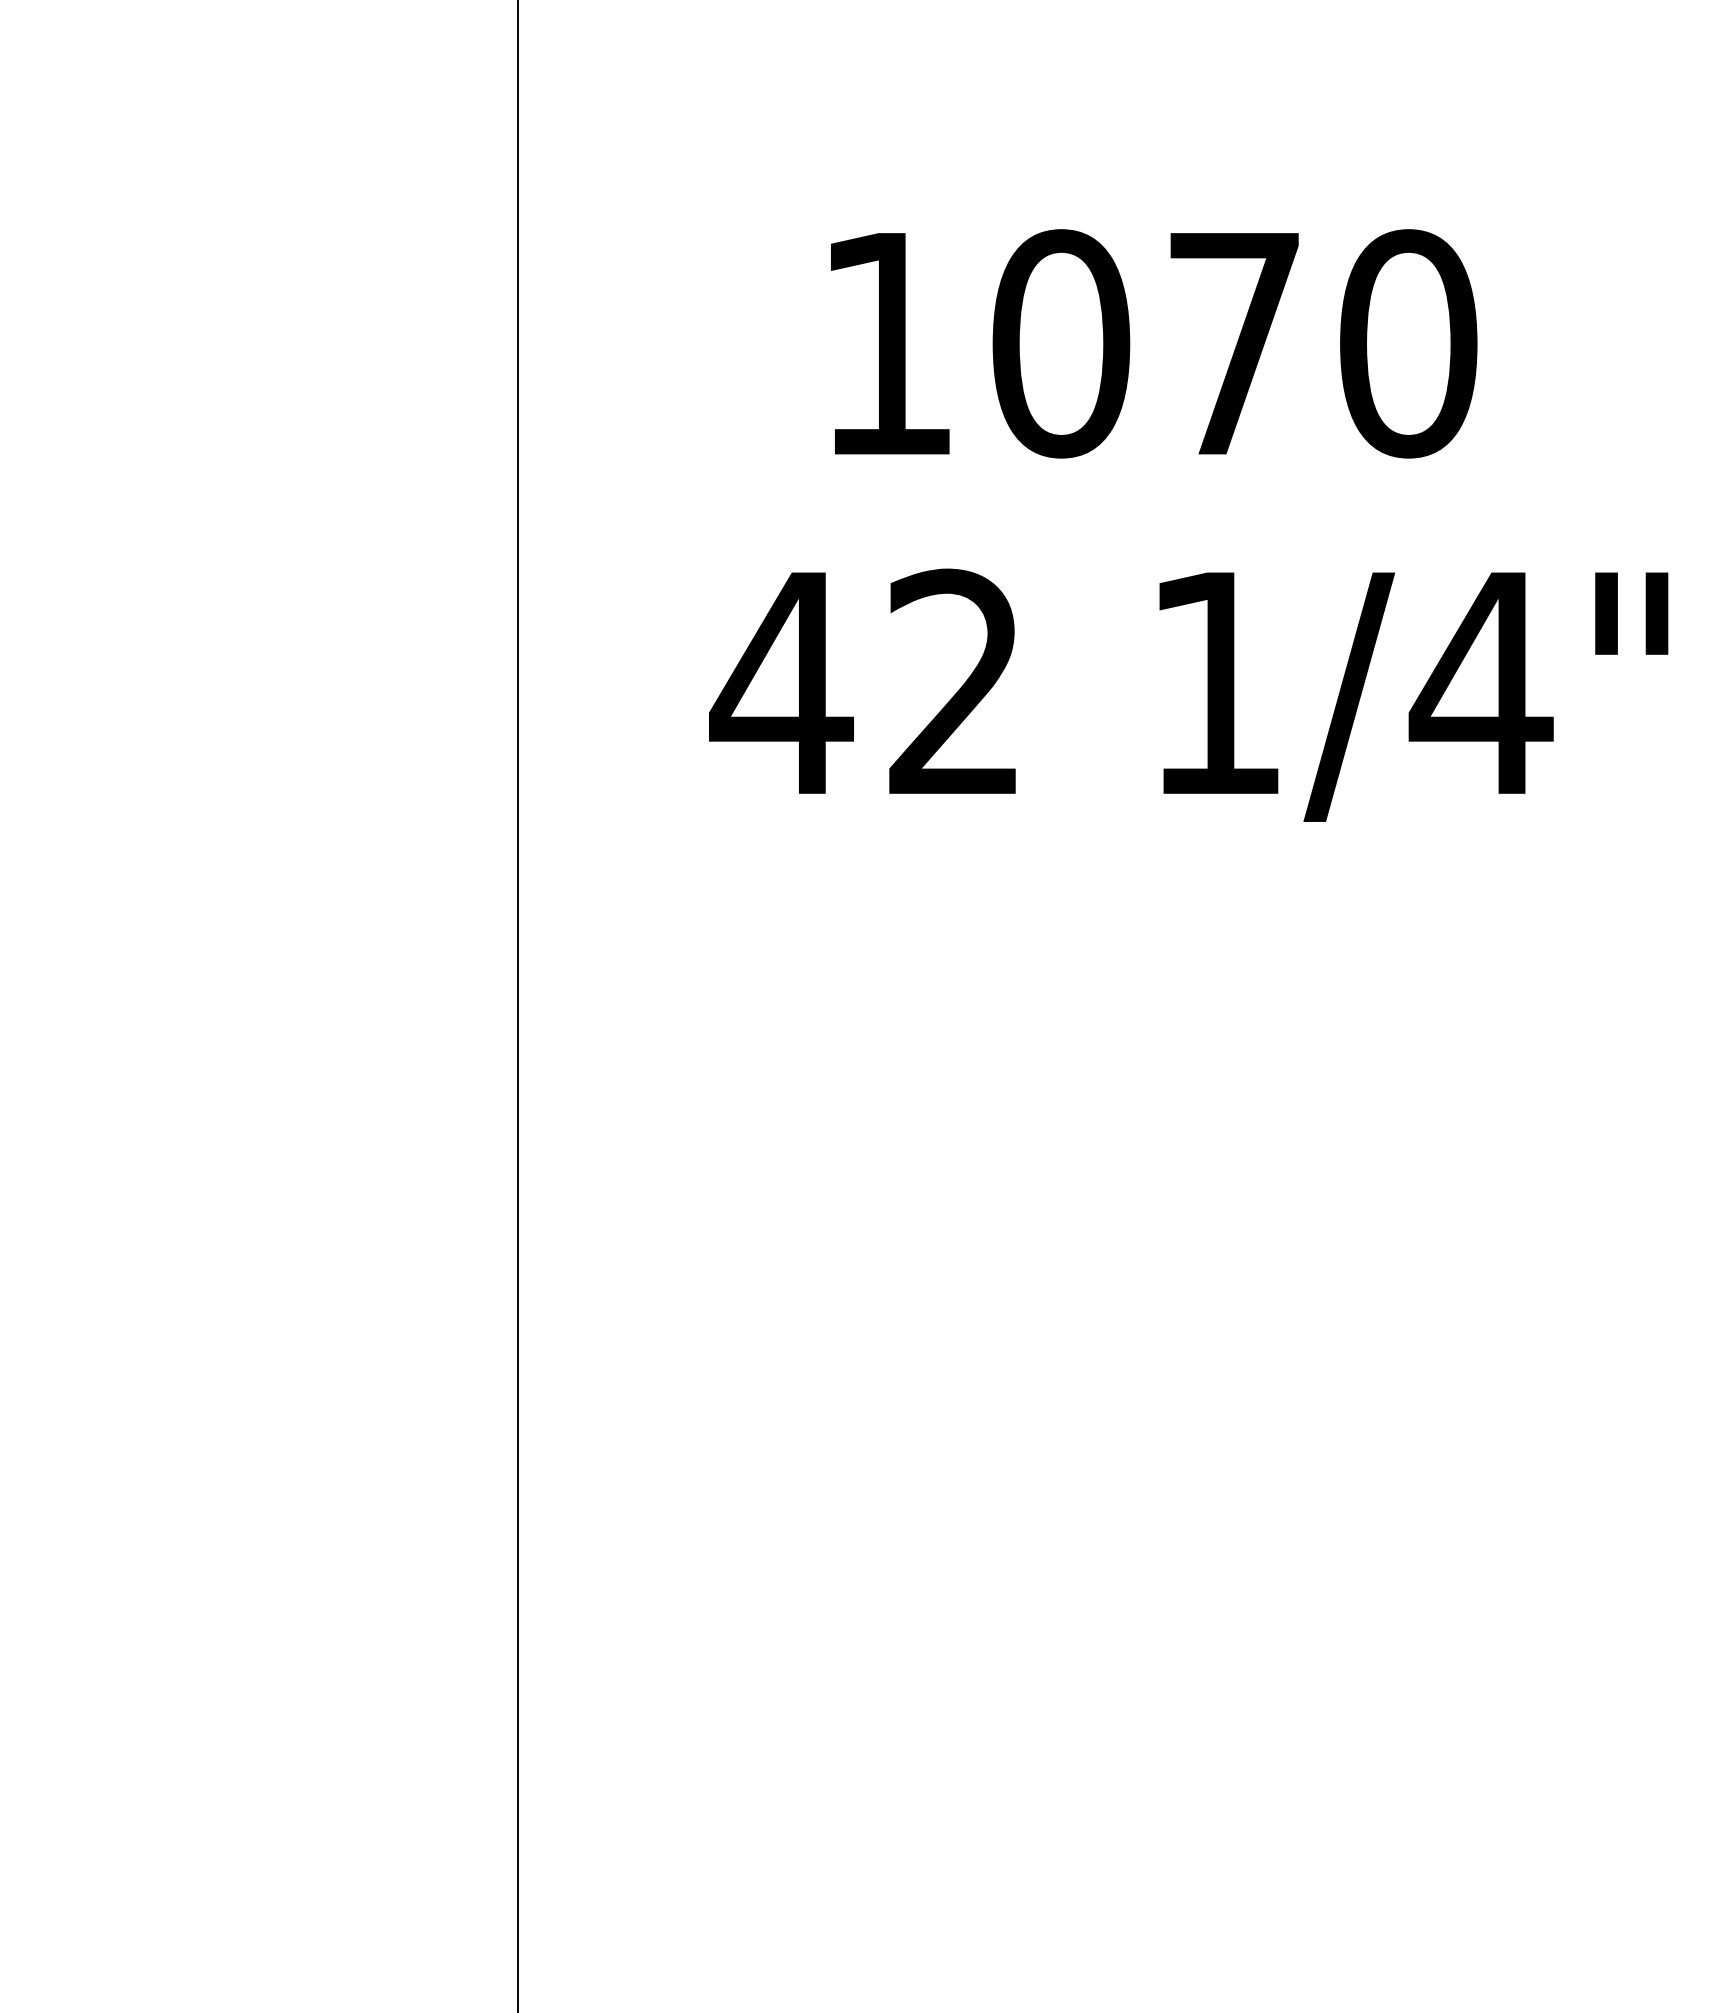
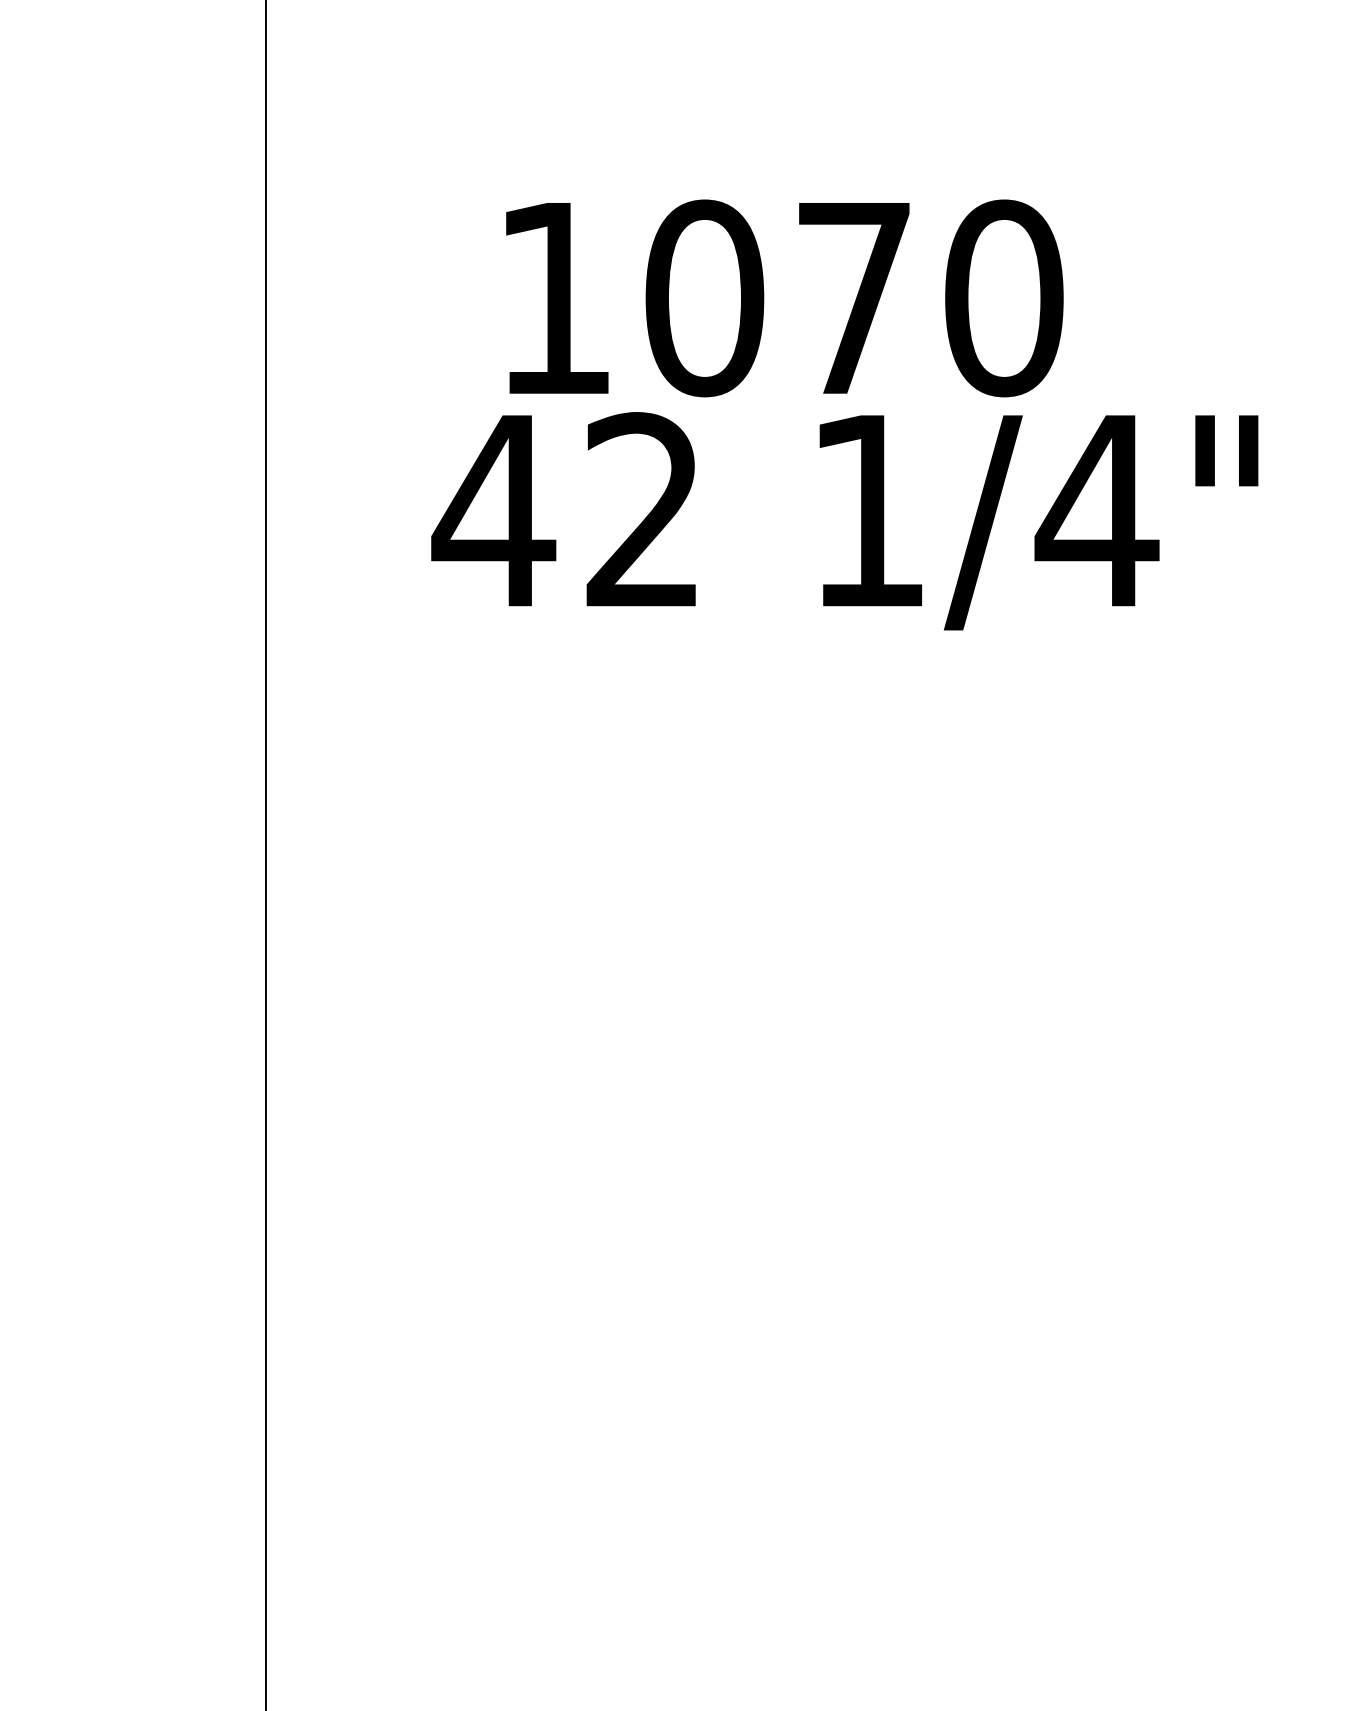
text: (1154, 343) -> (785, 298), moved

